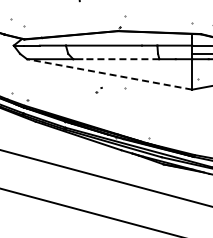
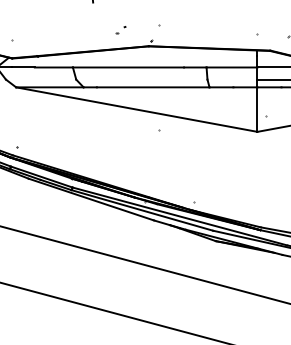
line: (120, 59) -> (152, 87), dashed -> solid
line: (109, 74) -> (136, 109), dashed -> solid
part: (98, 89) -> (120, 29), moved

